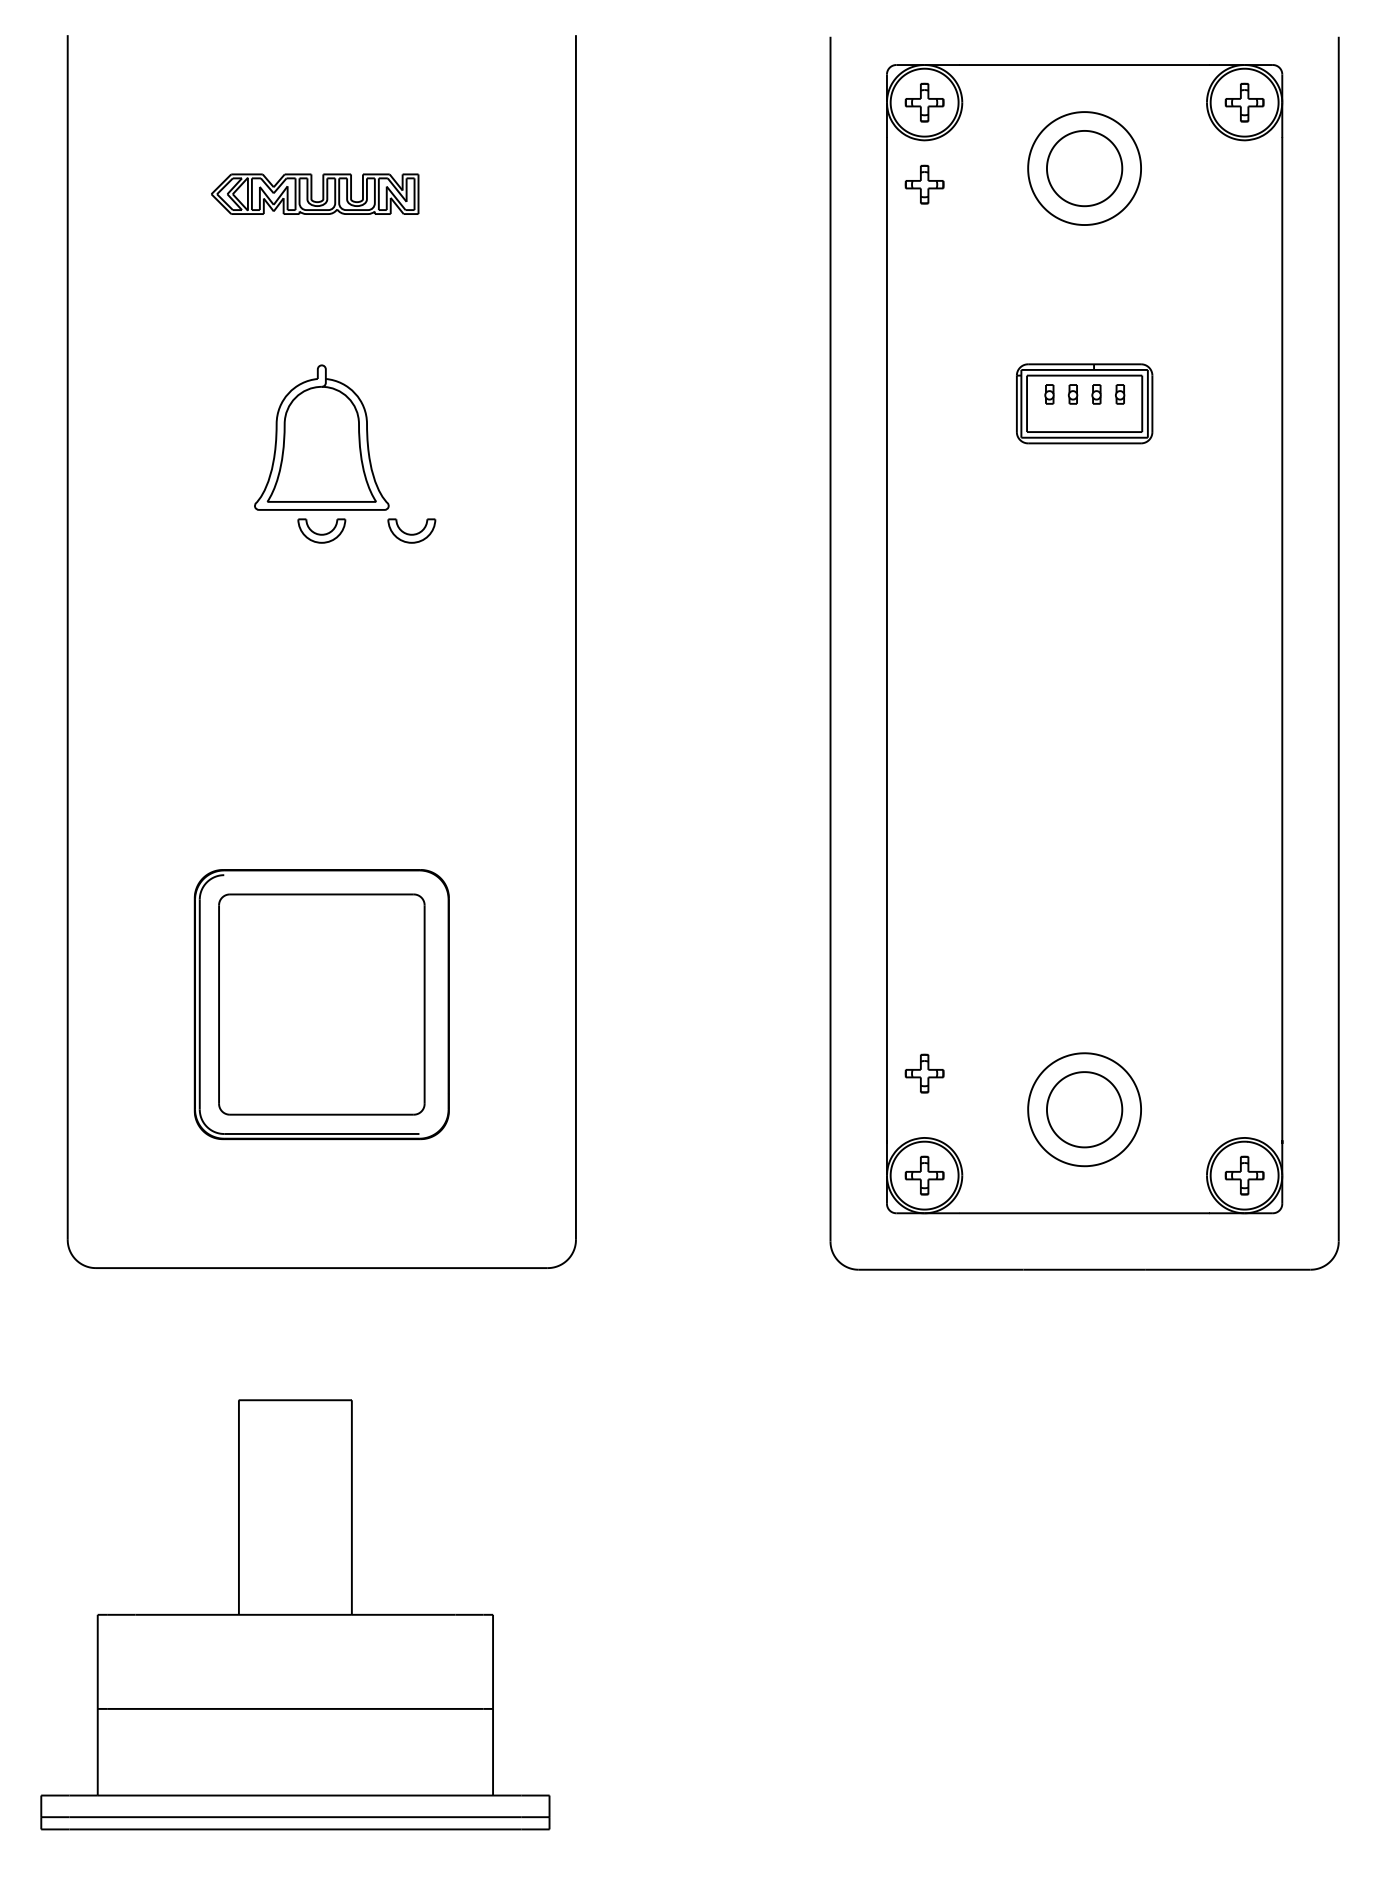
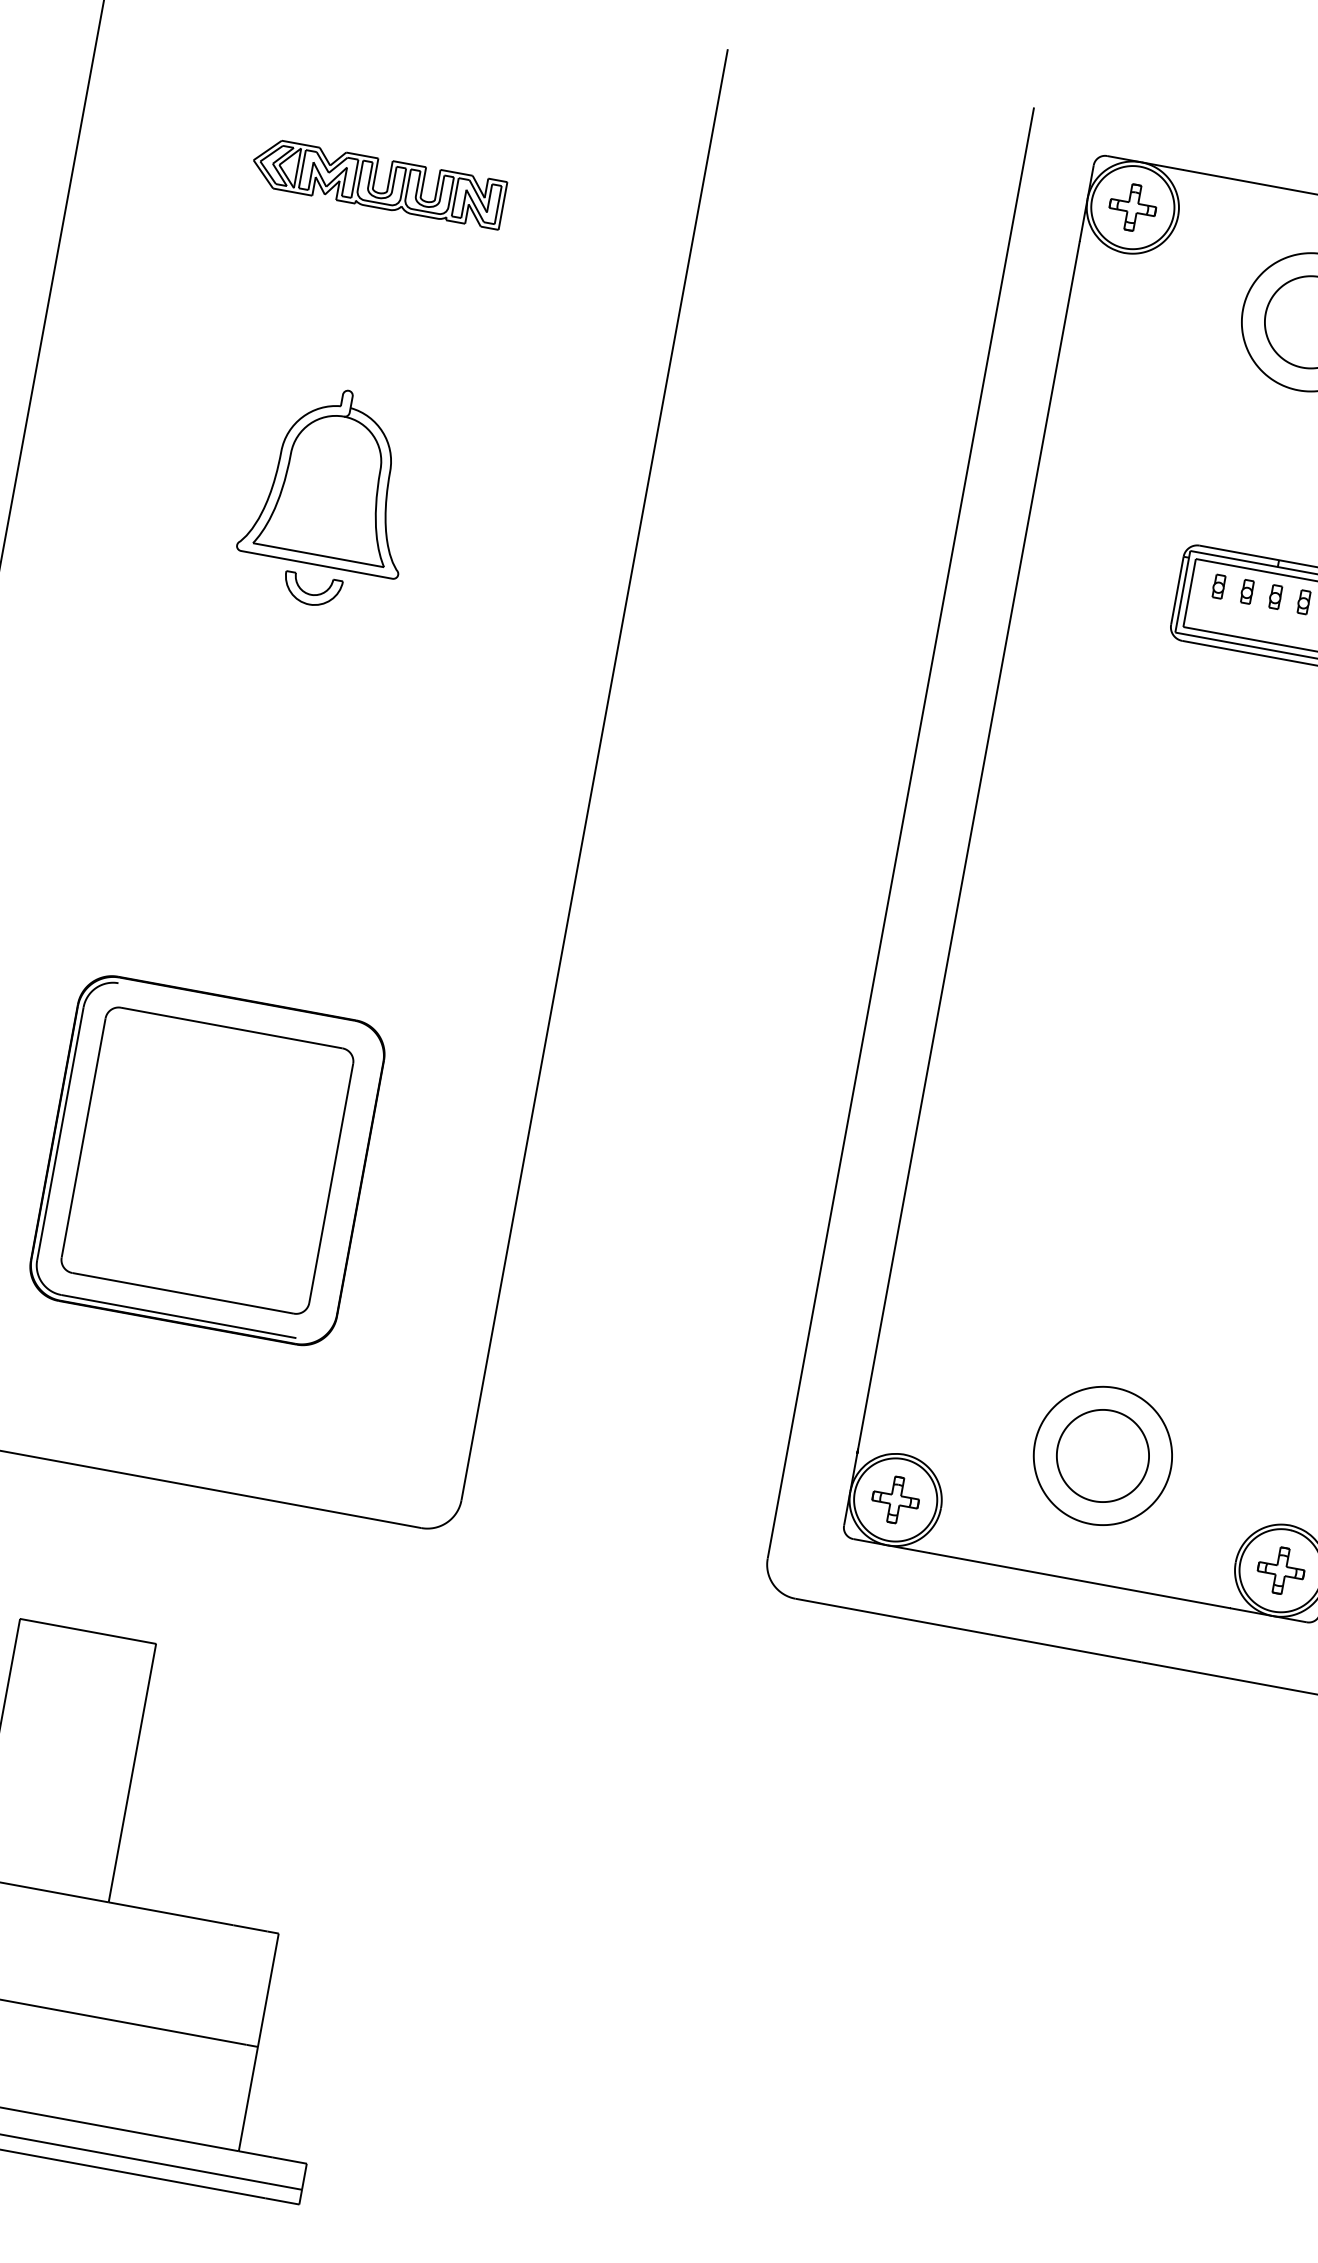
part: (924, 184) -> (1114, 306), removed
part: (411, 530) -> (420, 609), removed
part: (924, 1073) -> (918, 1376), removed

